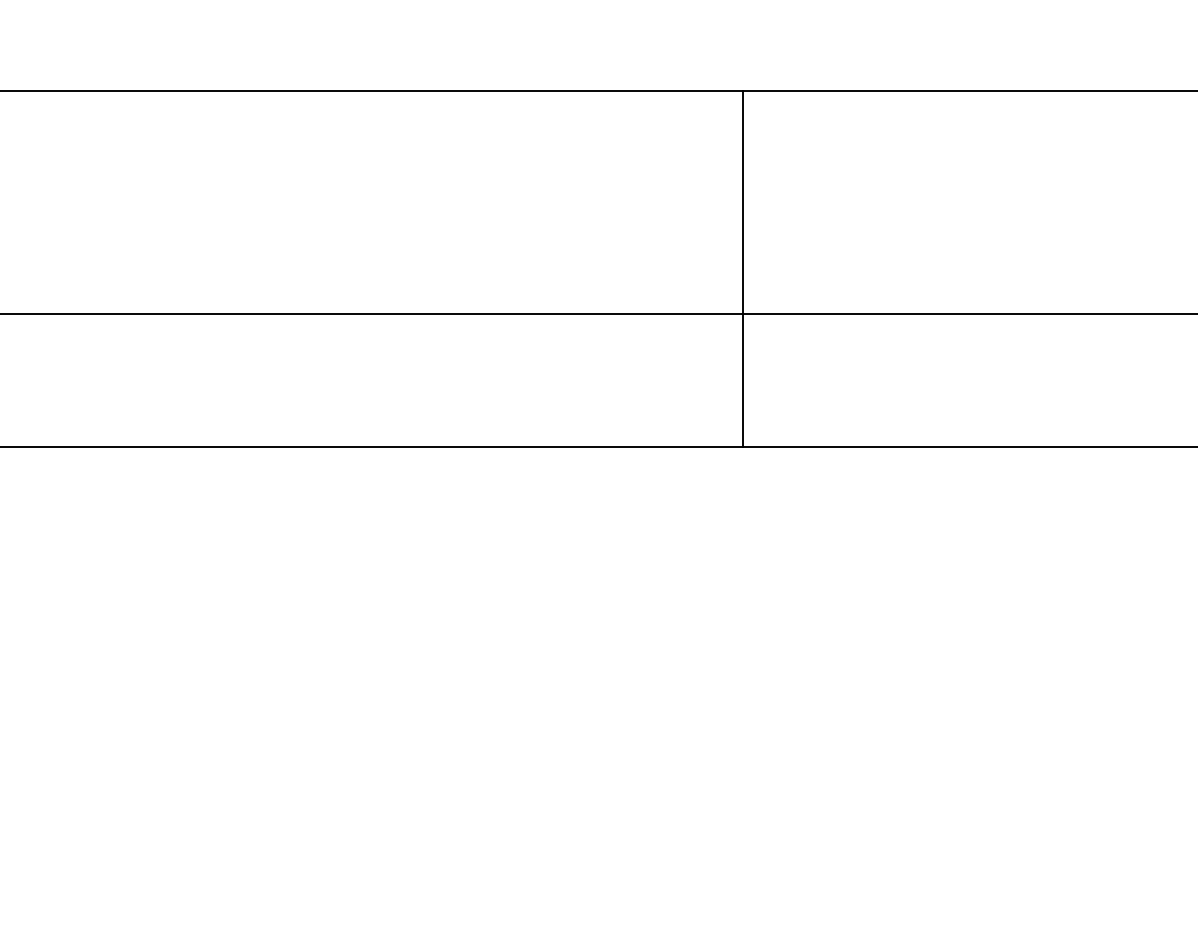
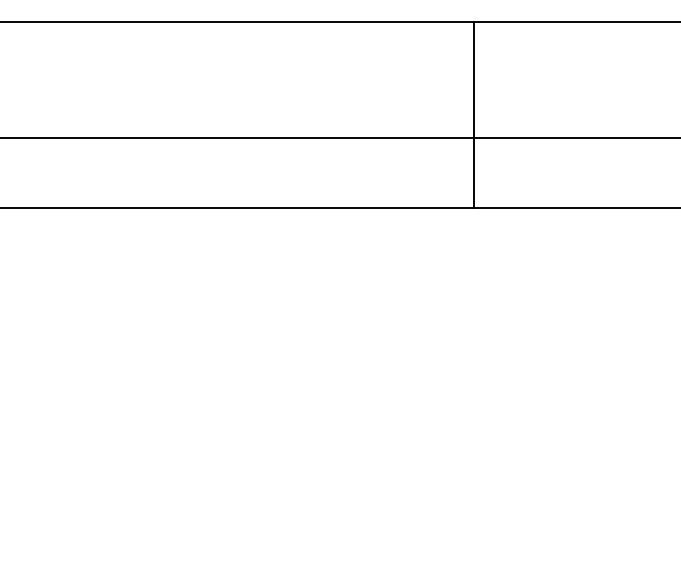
line: (741, 268) -> (473, 114), moved

